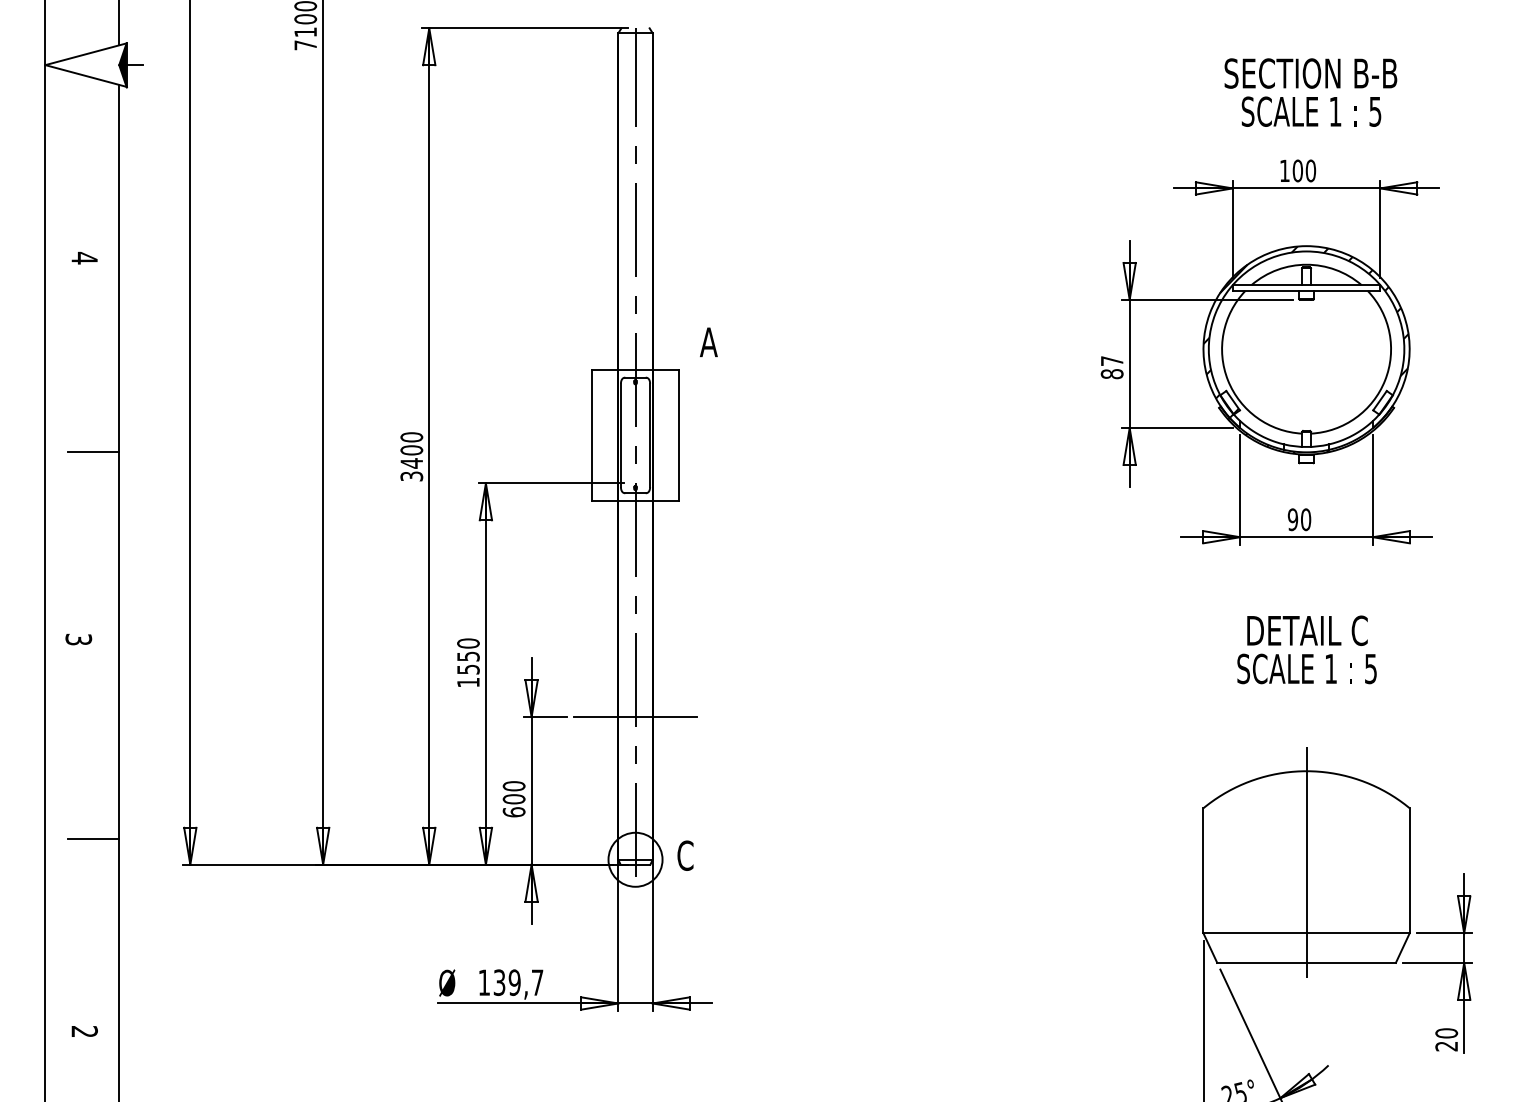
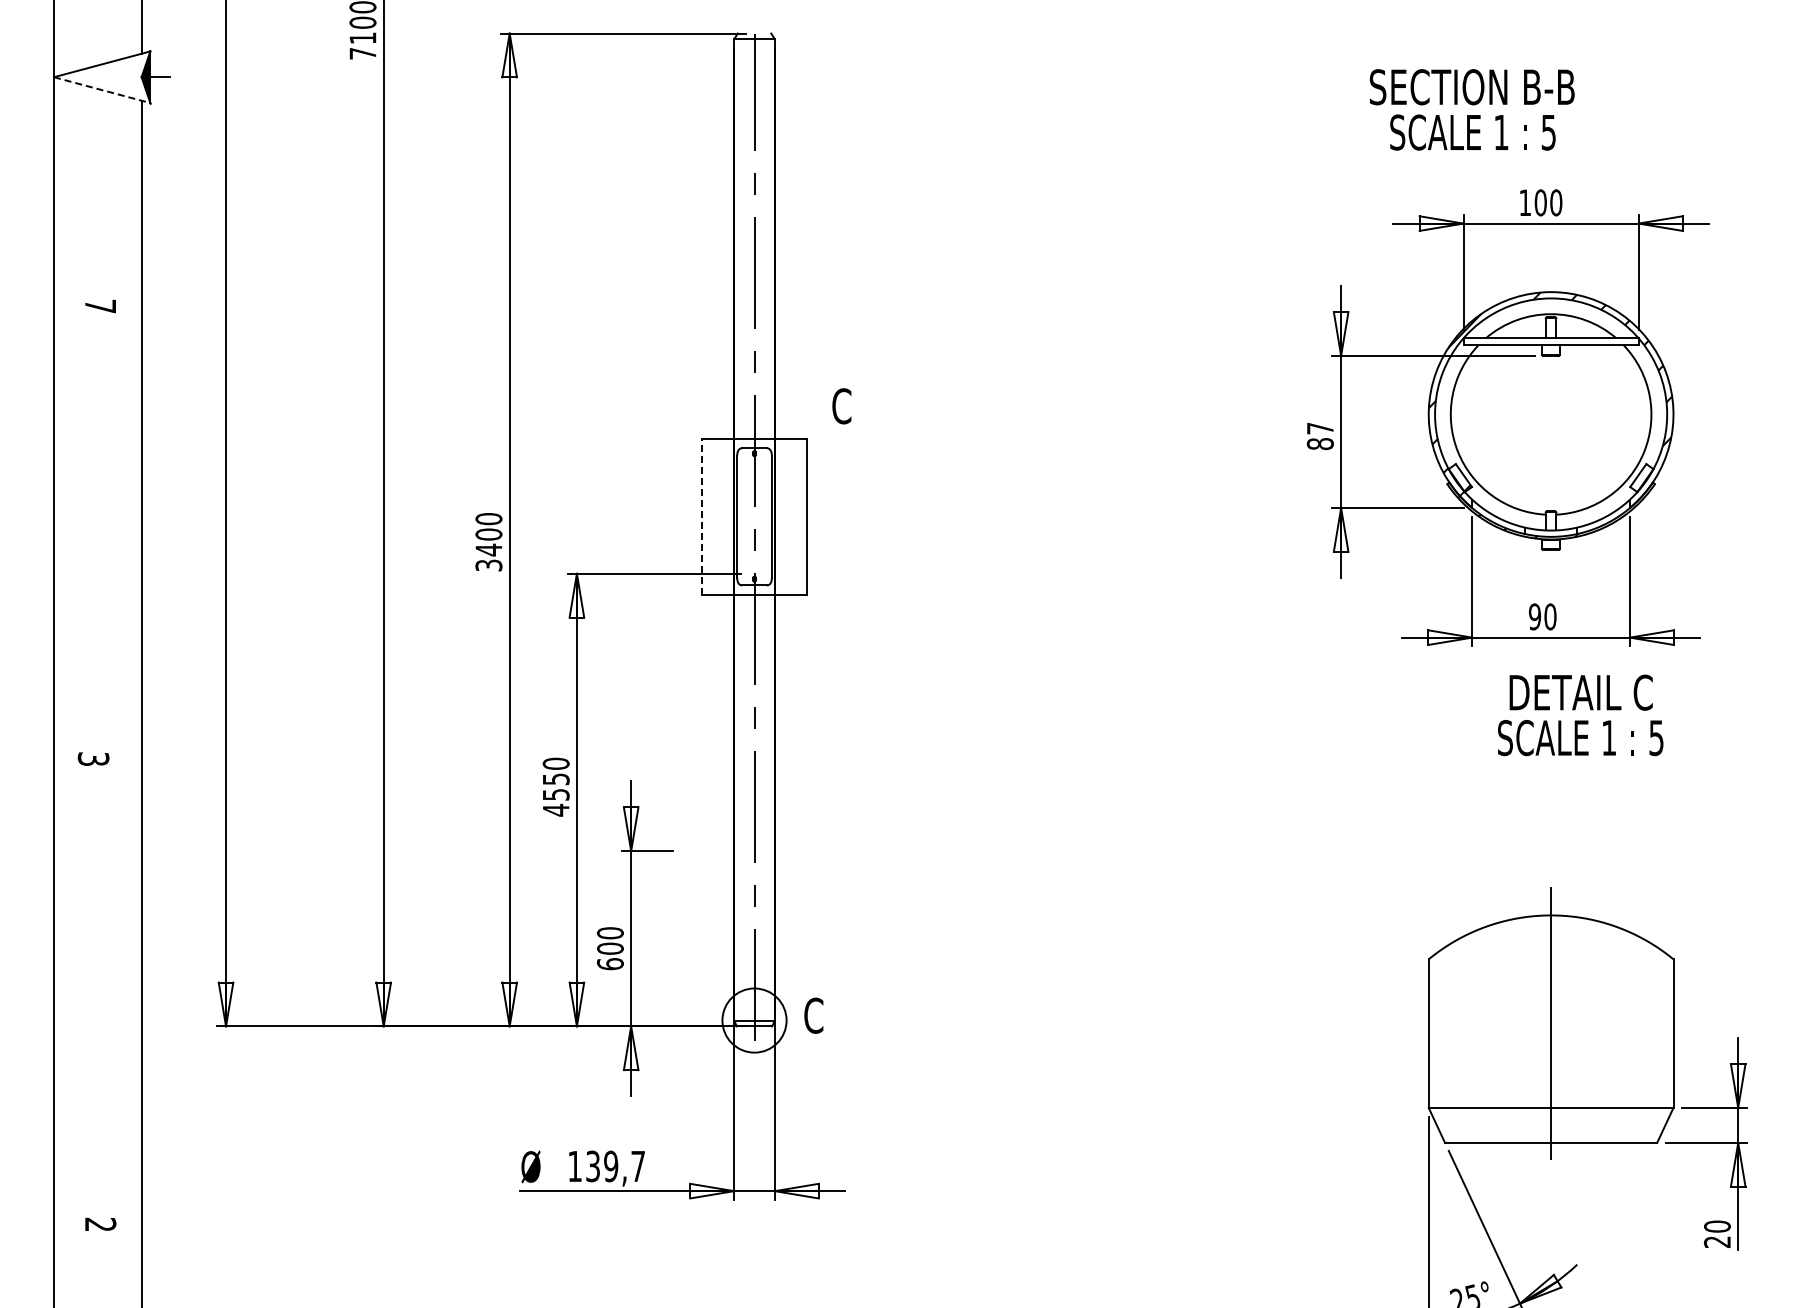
line: (86, 76) -> (102, 90), solid -> dashed
text: (1310, 92) -> (1471, 109), moved
text: (84, 258) -> (100, 306), 4 -> 7
text: (708, 342) -> (841, 406), A -> C
line: (591, 435) -> (702, 516), solid -> dashed
line: (93, 452) -> (110, 536), removed
text: (1306, 649) -> (1580, 715), moved
text: (468, 681) -> (556, 809), 1550 -> 4550
line: (635, 717) -> (754, 851), removed
line: (93, 838) -> (110, 995), removed

